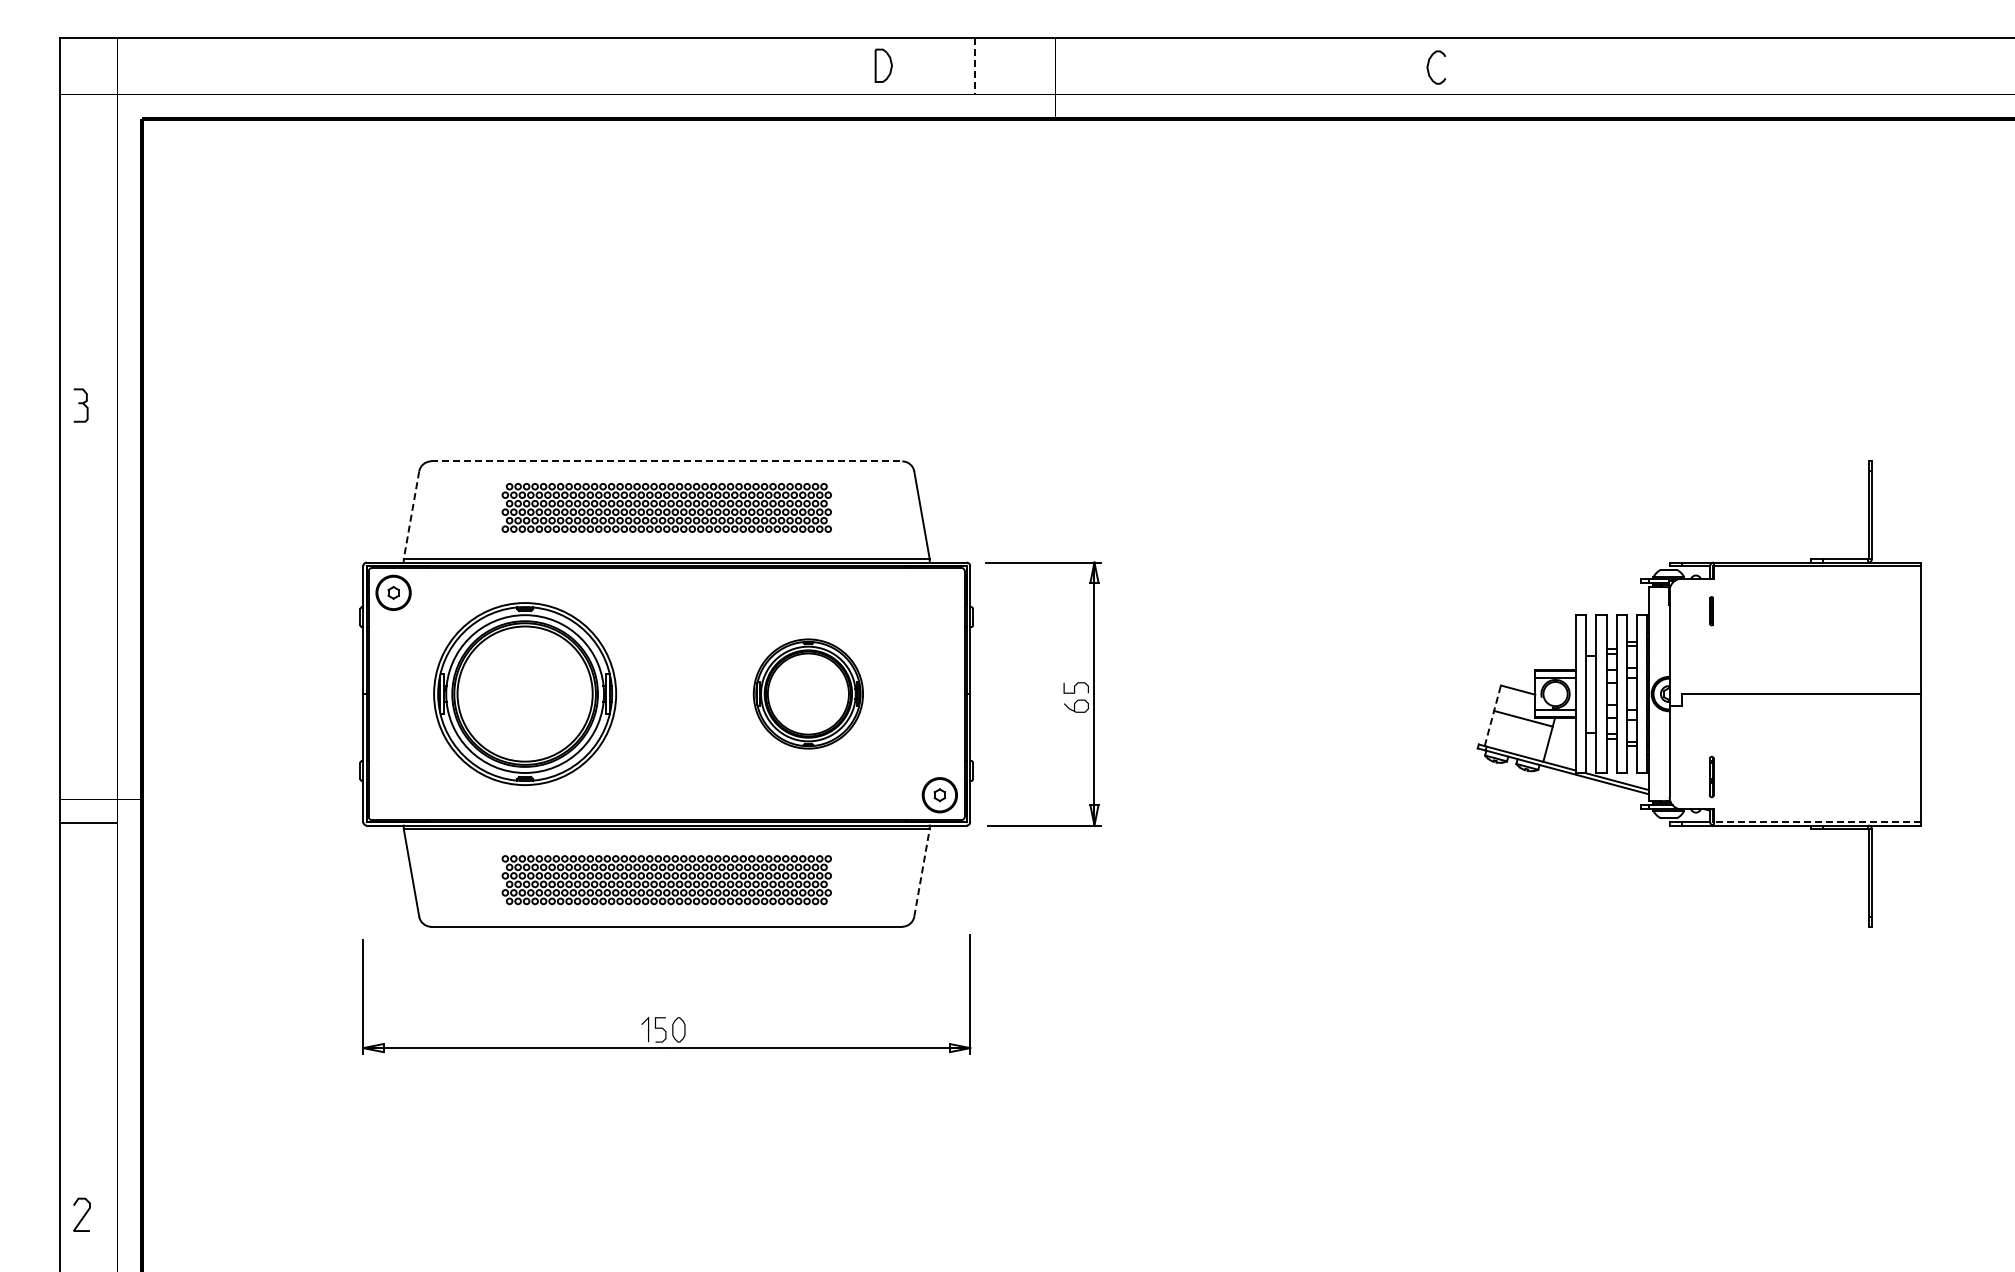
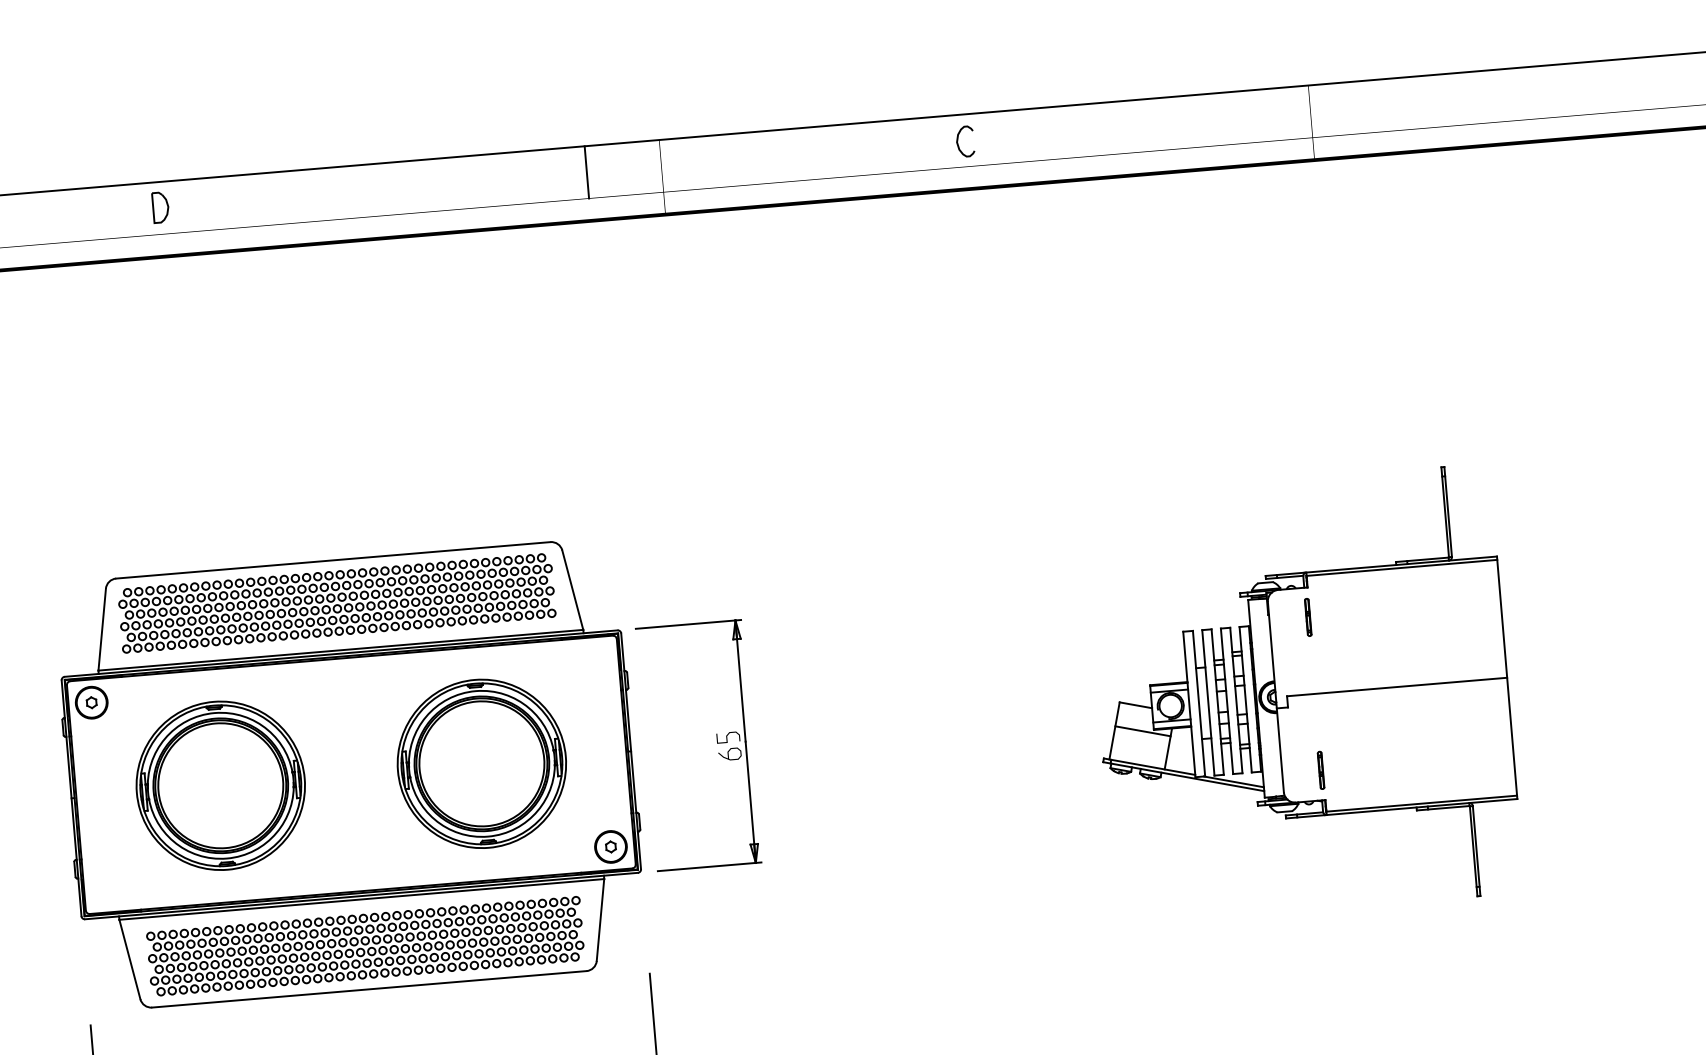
part: (883, 65) -> (160, 207), moved
line: (974, 66) -> (586, 172), dashed -> solid
curve: (1428, 67) -> (958, 142), moved
line: (666, 461) -> (333, 560), dashed -> solid
part: (666, 507) -> (336, 602), size x1.43
line: (411, 515) -> (102, 629), dashed -> solid
part: (1711, 611) -> (1308, 617), size x1.43
part: (808, 693) -> (481, 763), size x1.67
line: (1492, 715) -> (1114, 730), dashed -> solid
line: (1816, 821) -> (1421, 803), dashed -> solid
line: (922, 872) -> (600, 919), dashed -> solid
part: (666, 879) -> (365, 945), size x1.43

